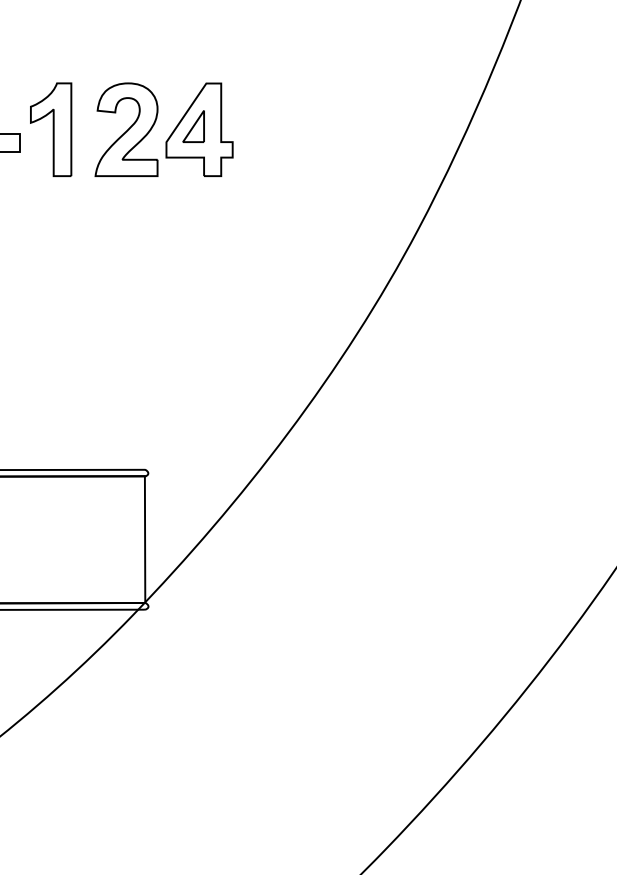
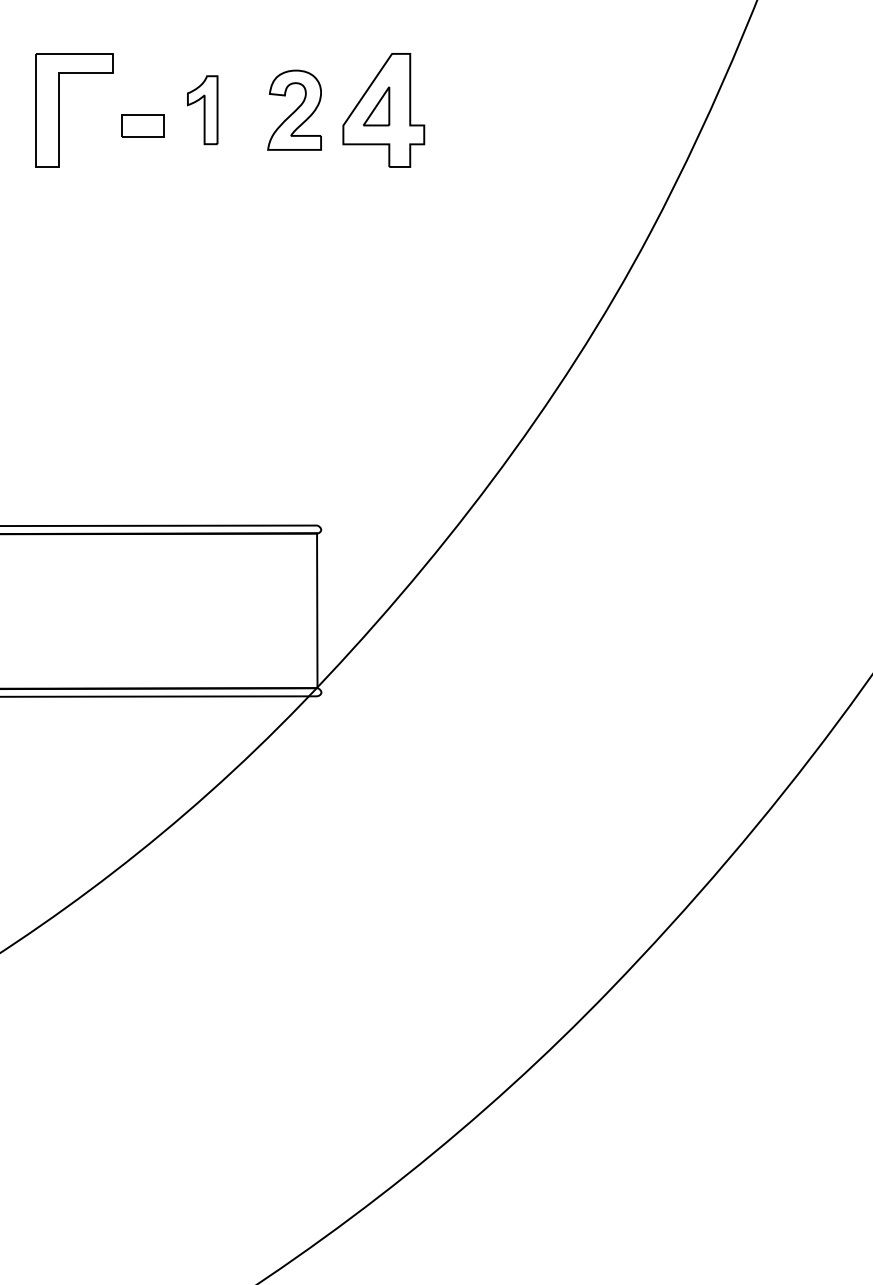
part: (51, 129) -> (202, 109), size x0.6
part: (126, 129) -> (294, 109), size x0.7

